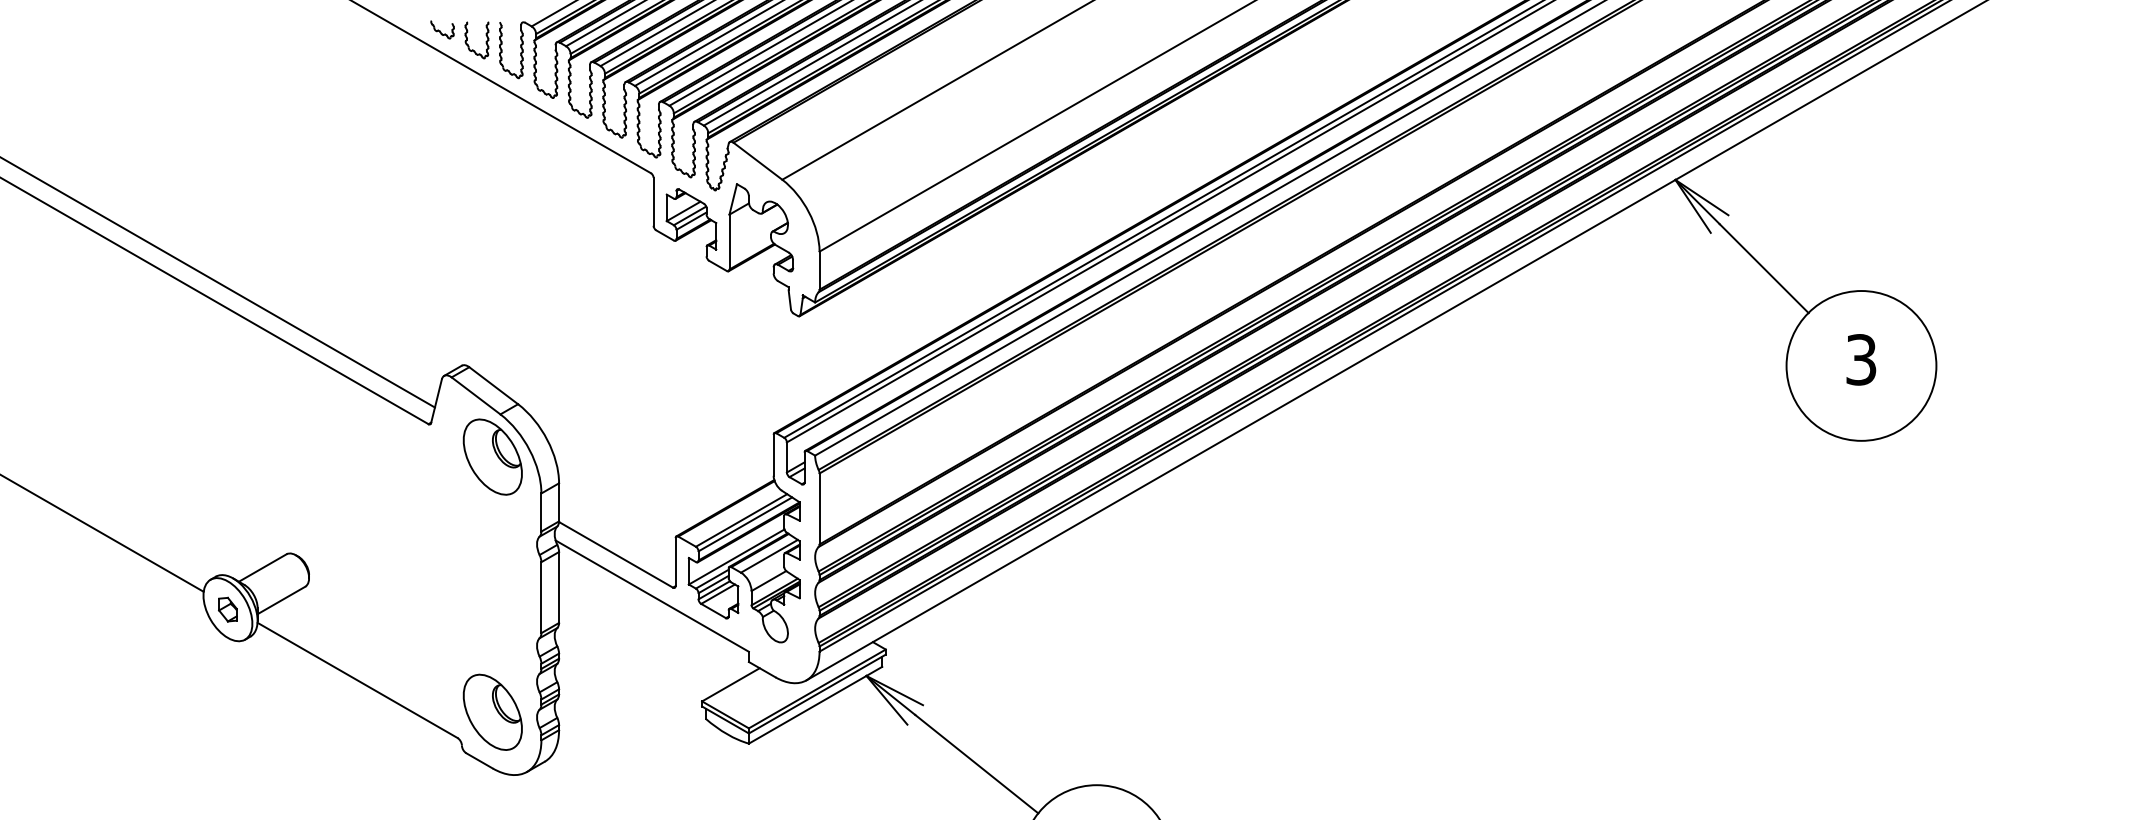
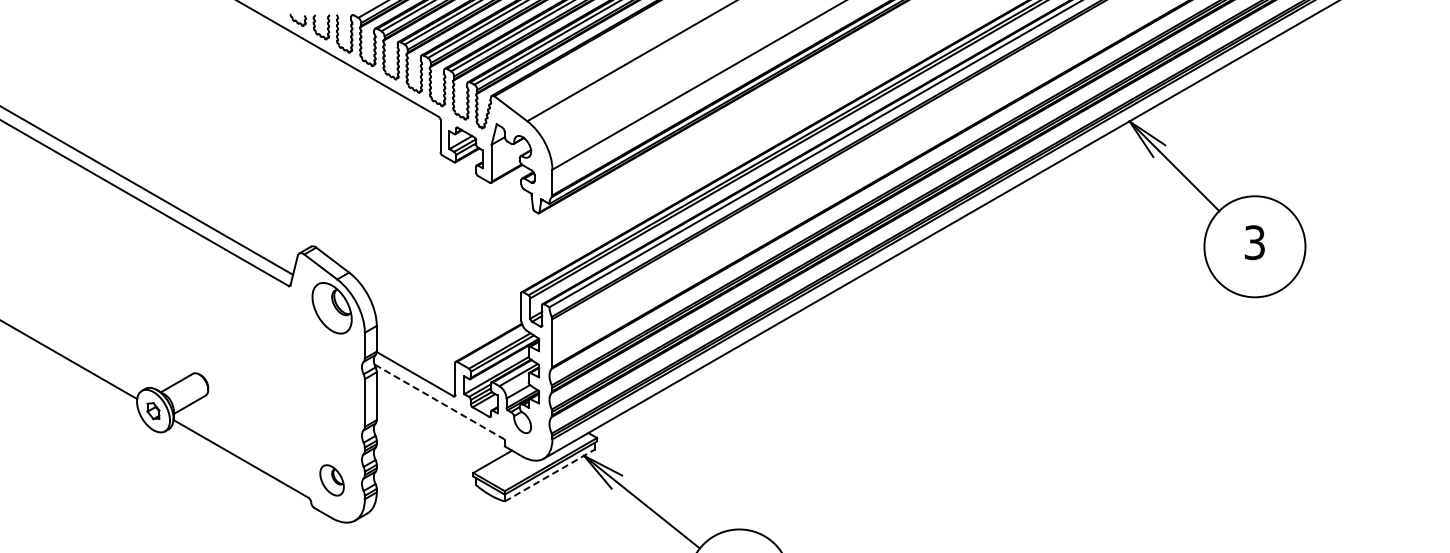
line: (652, 595) -> (439, 401), solid -> dashed
line: (815, 705) -> (549, 475), solid -> dashed
part: (491, 712) -> (331, 480), size x0.6

